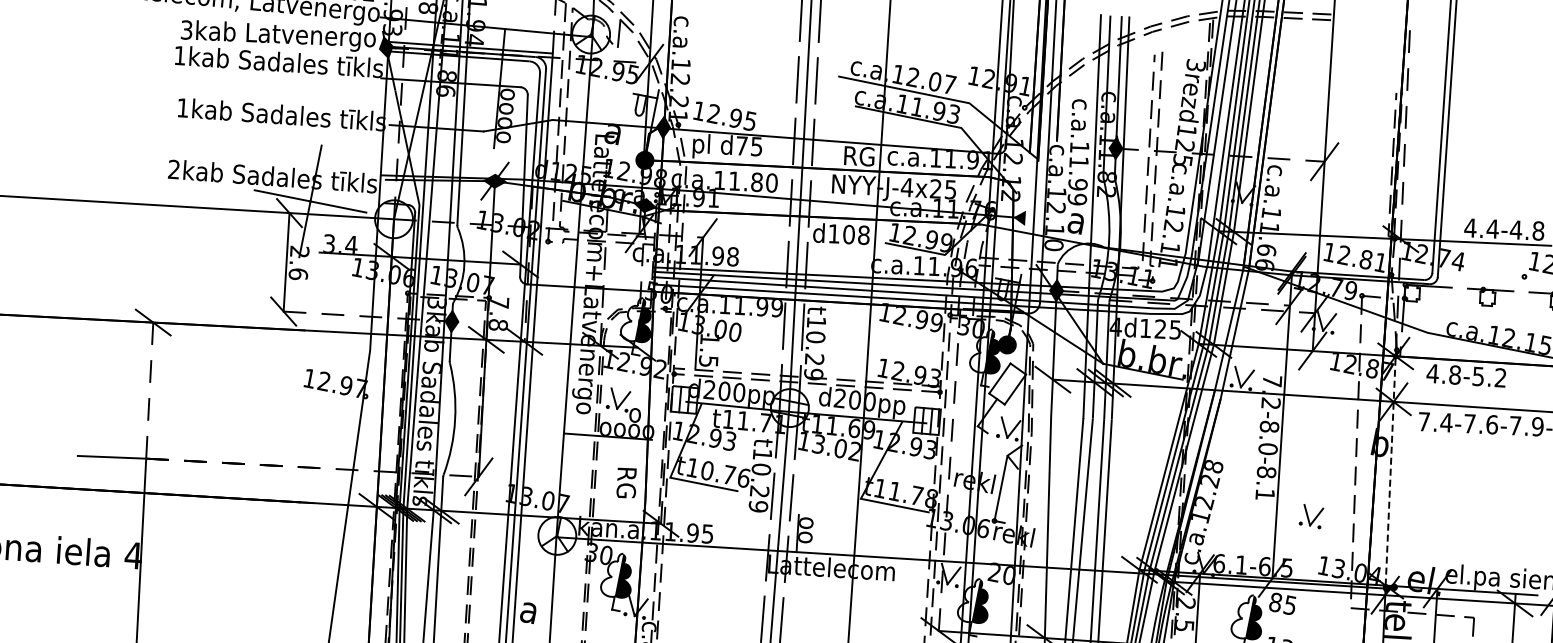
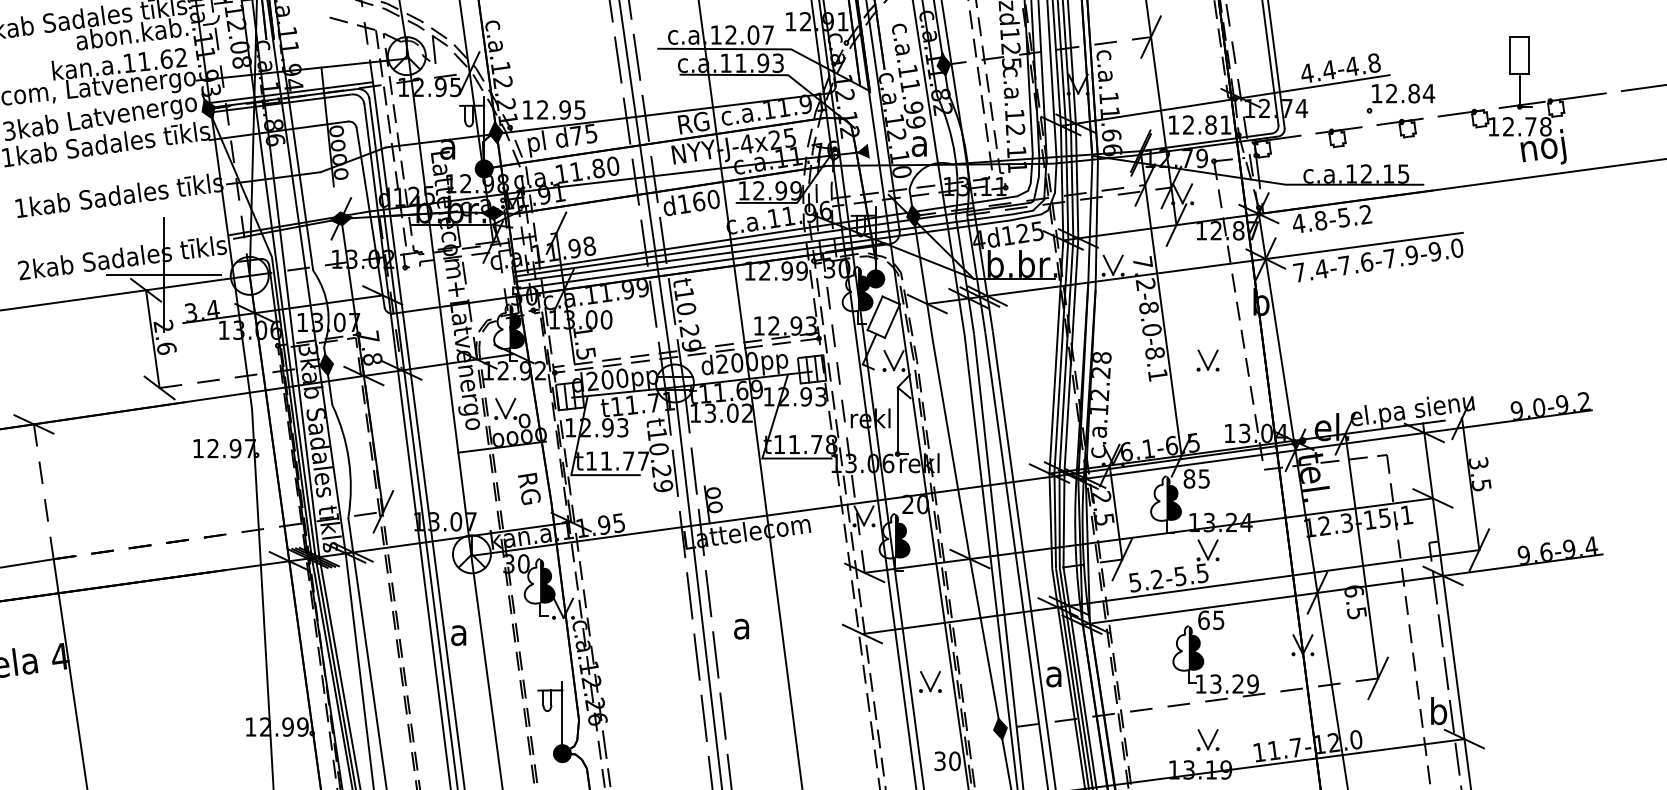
text: (856, 234) -> (706, 200), d108 -> d160
line: (1390, 471) -> (1276, 327), dashed -> solid
text: (725, 473) -> (624, 460), t10.76 -> t11.77
part: (1311, 516) -> (1207, 360), moved

